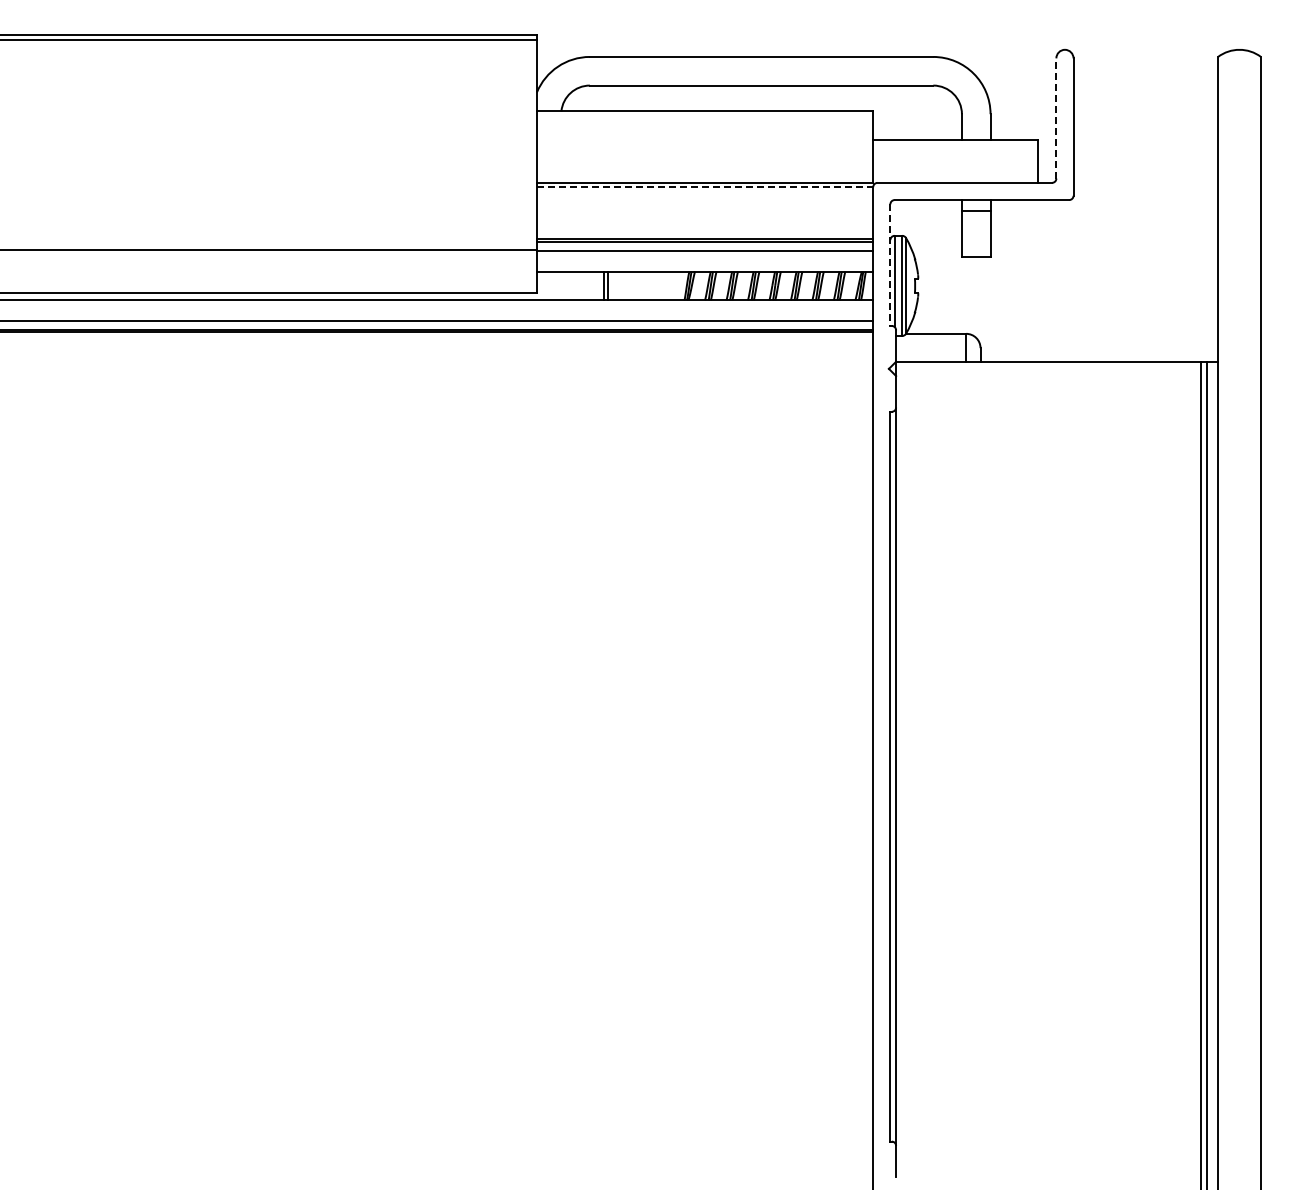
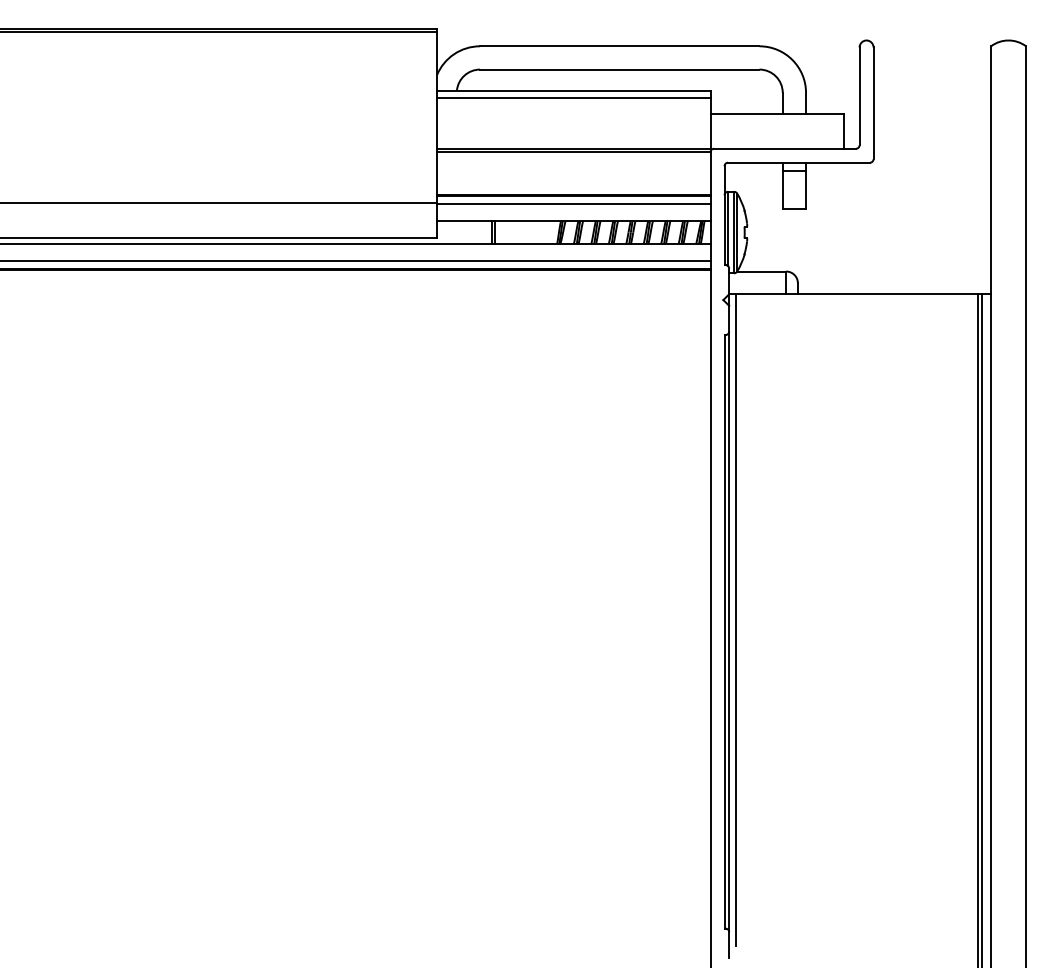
line: (1056, 118) -> (859, 96), dashed -> solid
line: (704, 119) -> (573, 97), added
line: (705, 187) -> (574, 152), dashed -> solid
line: (890, 265) -> (724, 215), dashed -> solid
line: (904, 762) -> (736, 620), added

